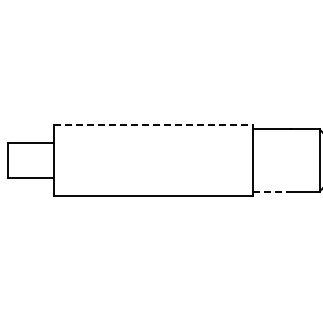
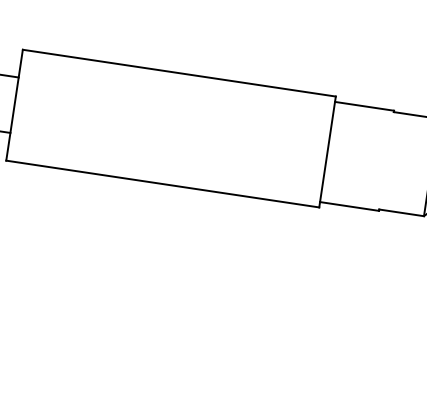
line: (153, 125) -> (179, 73), dashed -> solid
line: (272, 192) -> (349, 206), dashed -> solid

